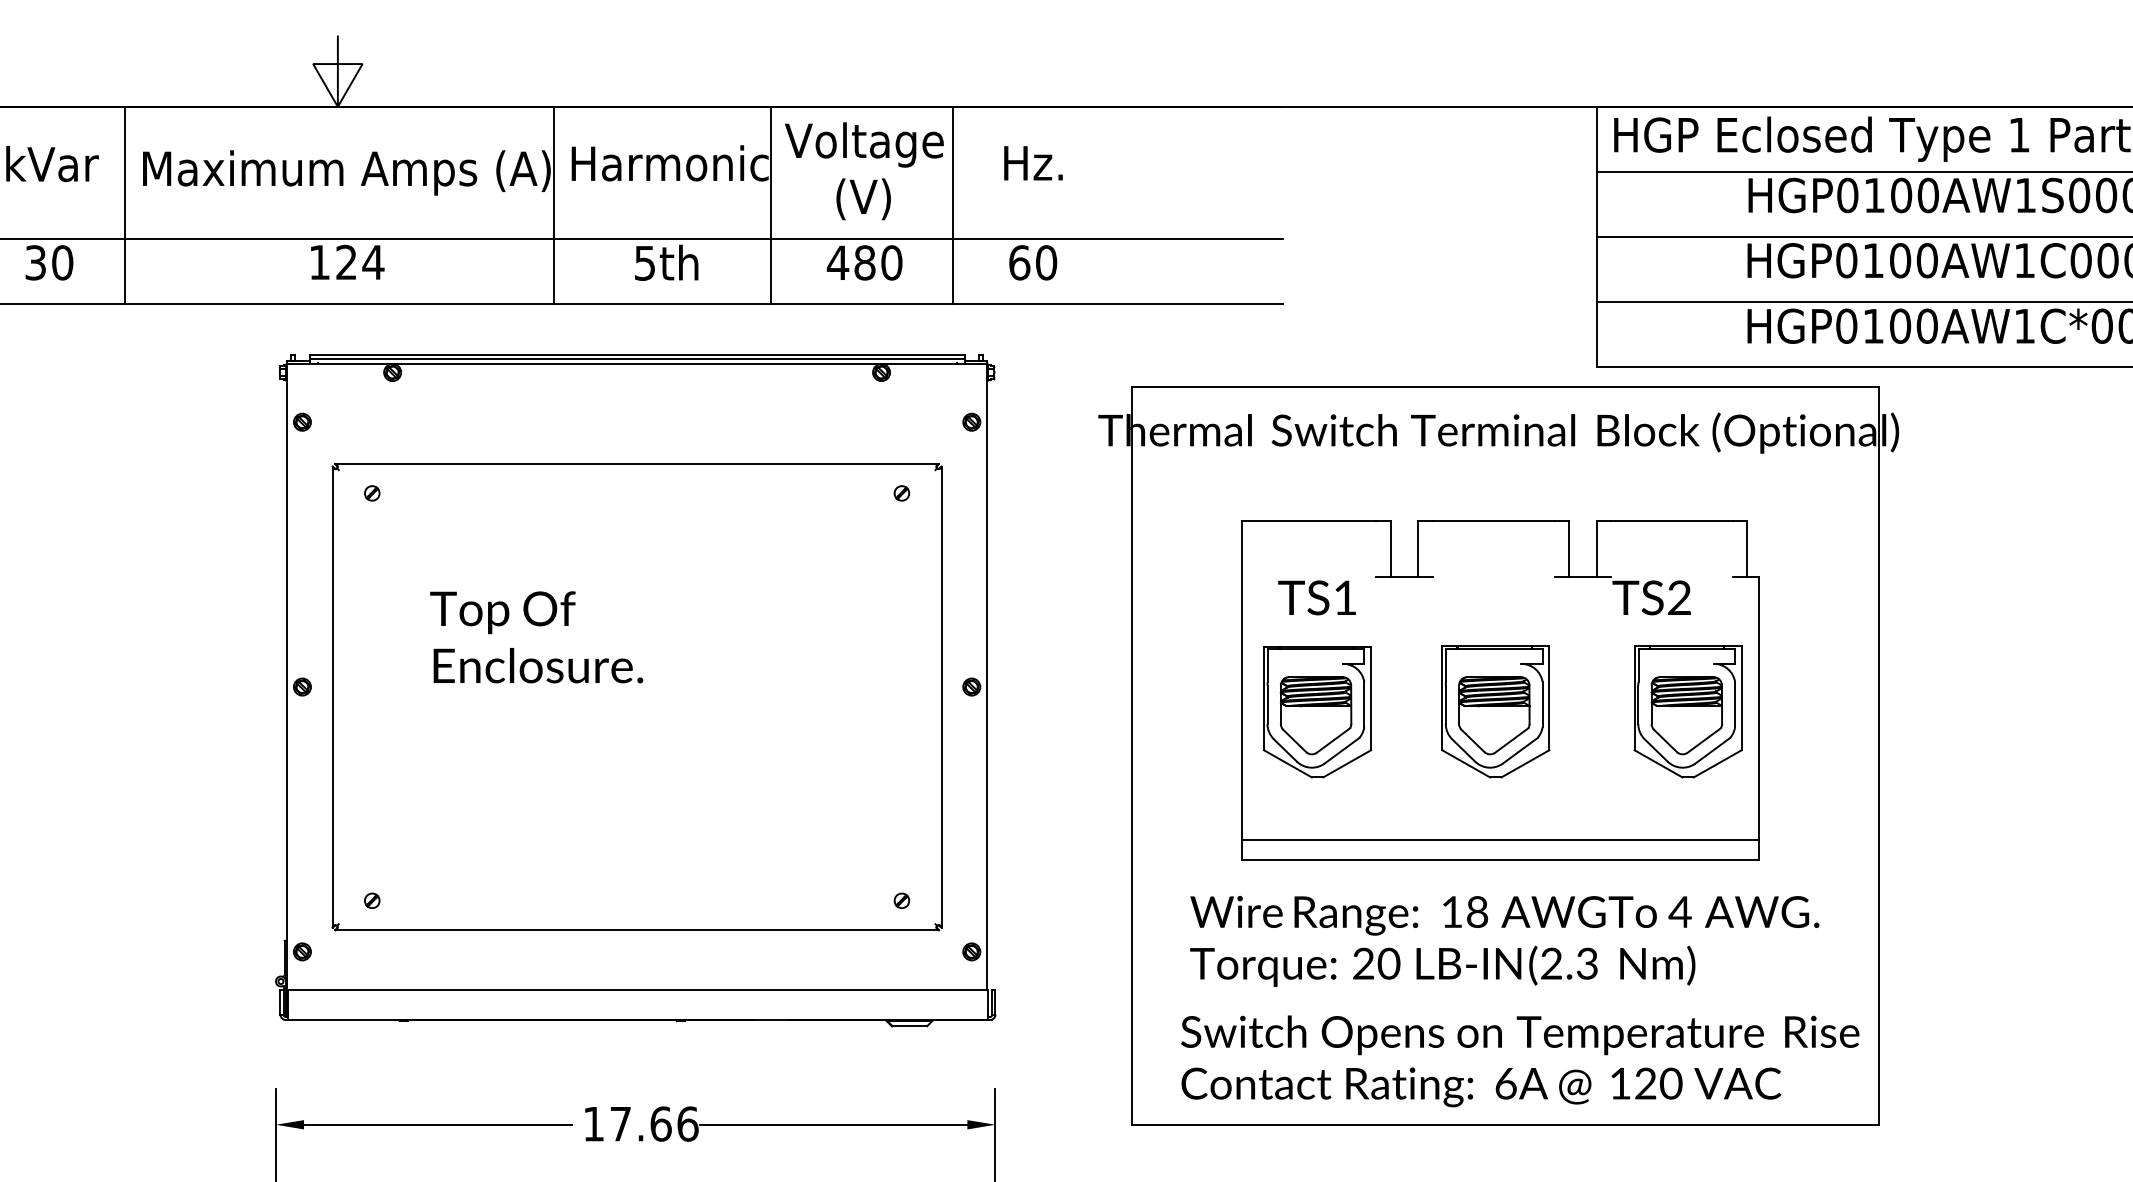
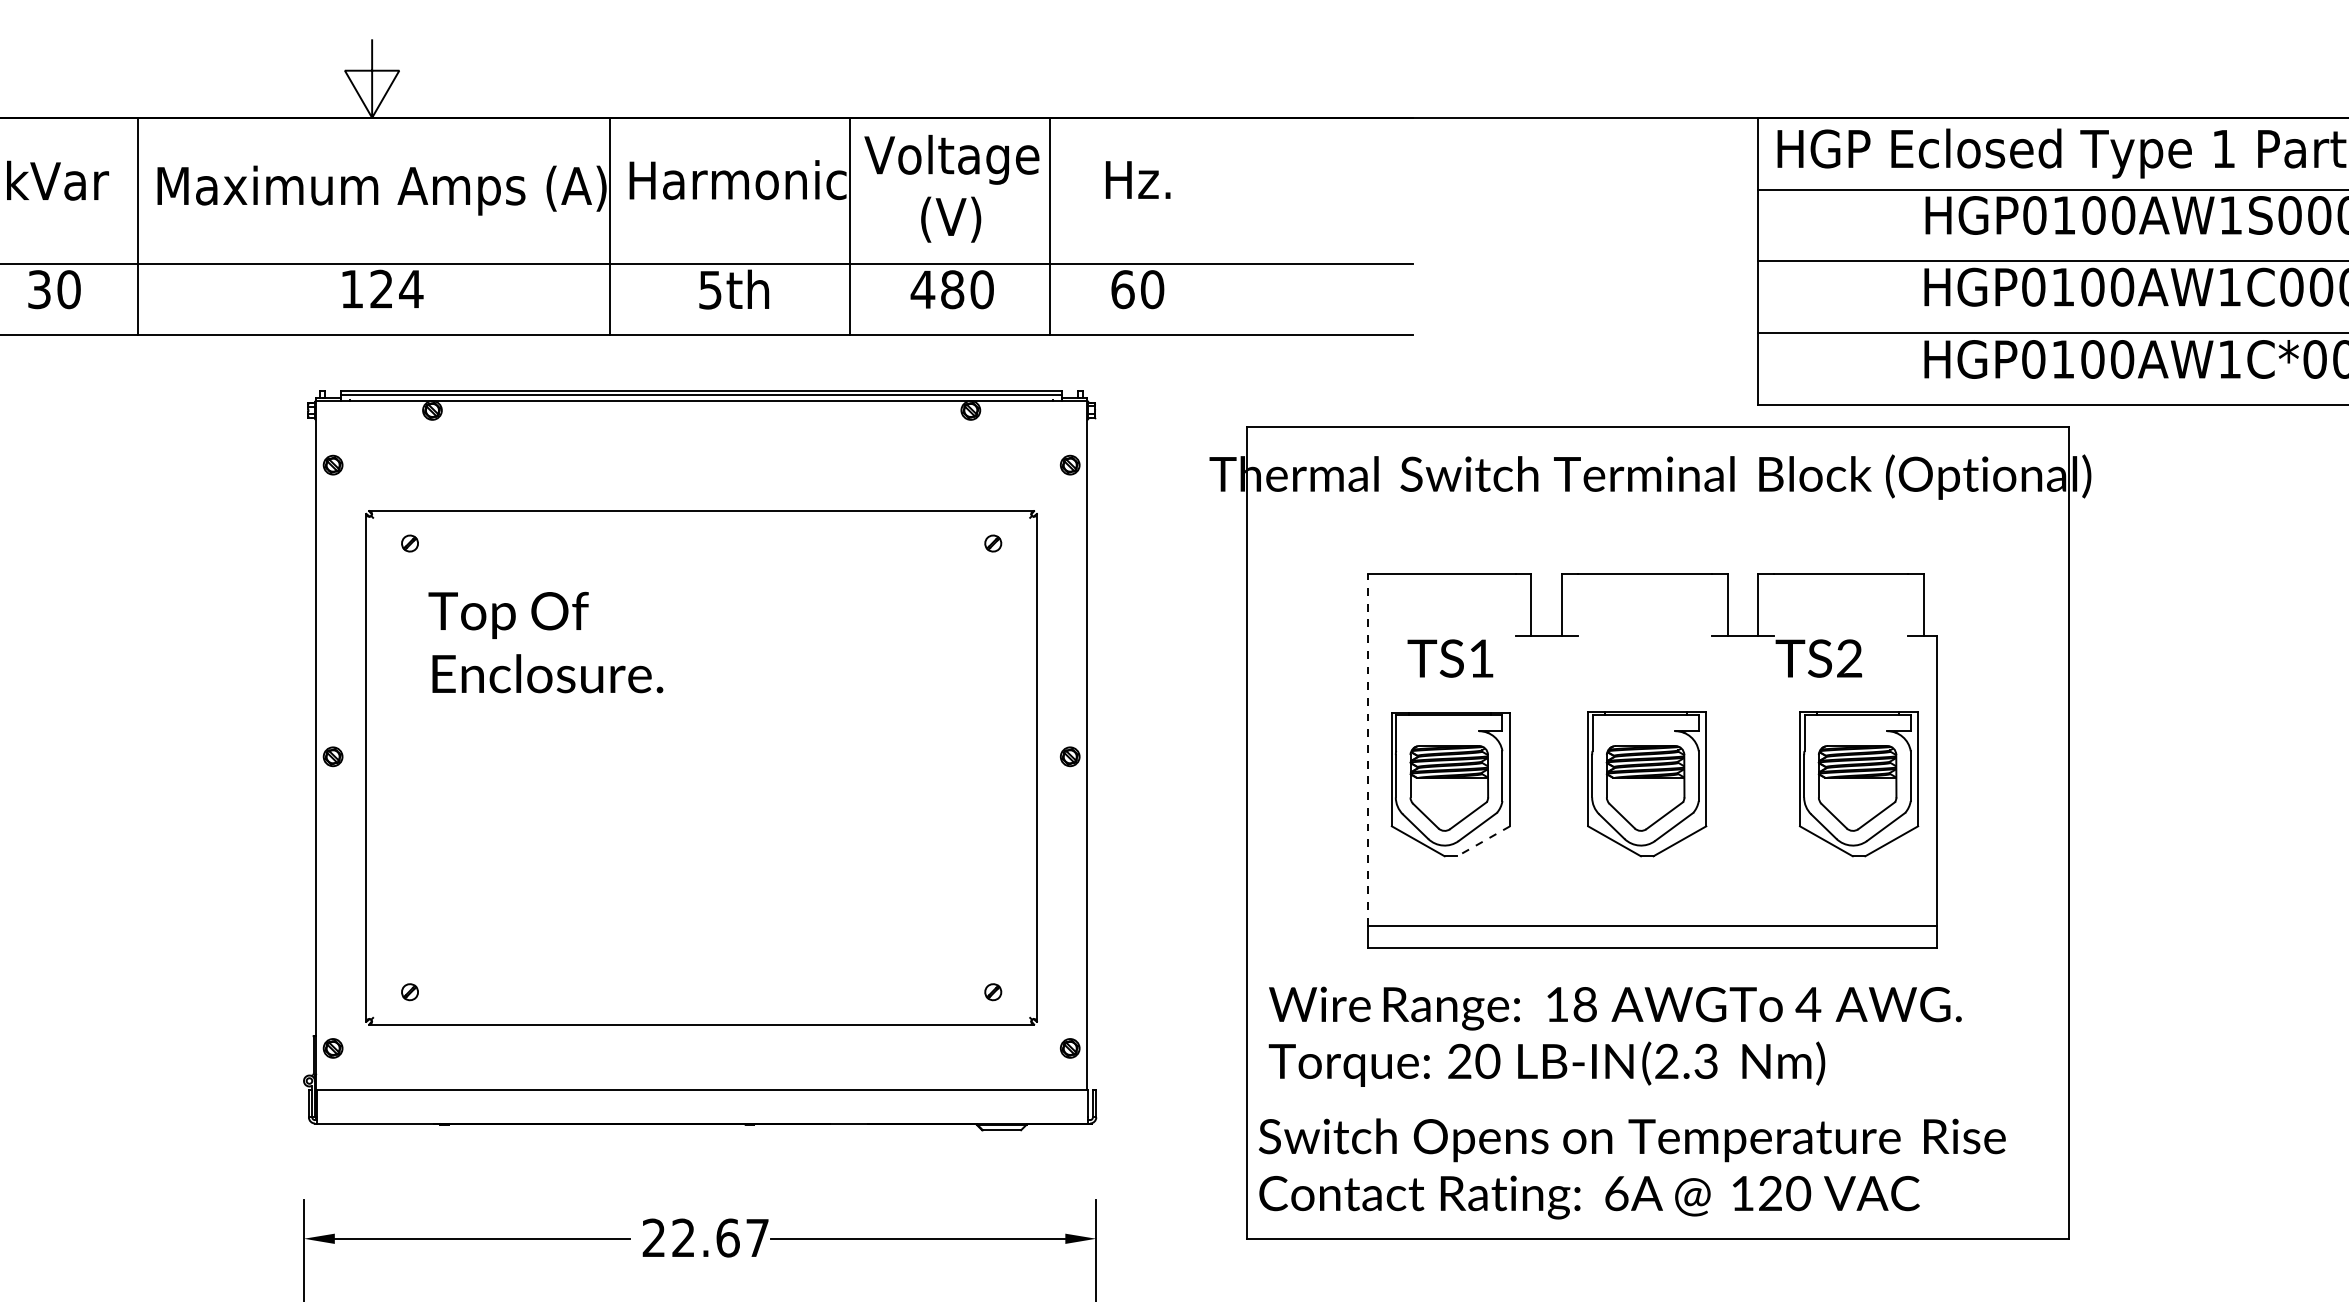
text: (536, 637) -> (545, 642), moved
line: (1242, 680) -> (1368, 749), solid -> dashed
line: (1347, 763) -> (1483, 840), solid -> dashed
text: (1504, 941) -> (1614, 1036), moved
text: (1520, 1061) -> (1632, 1169), moved
text: (640, 1123) -> (705, 1237), 17.66 -> 22.67

